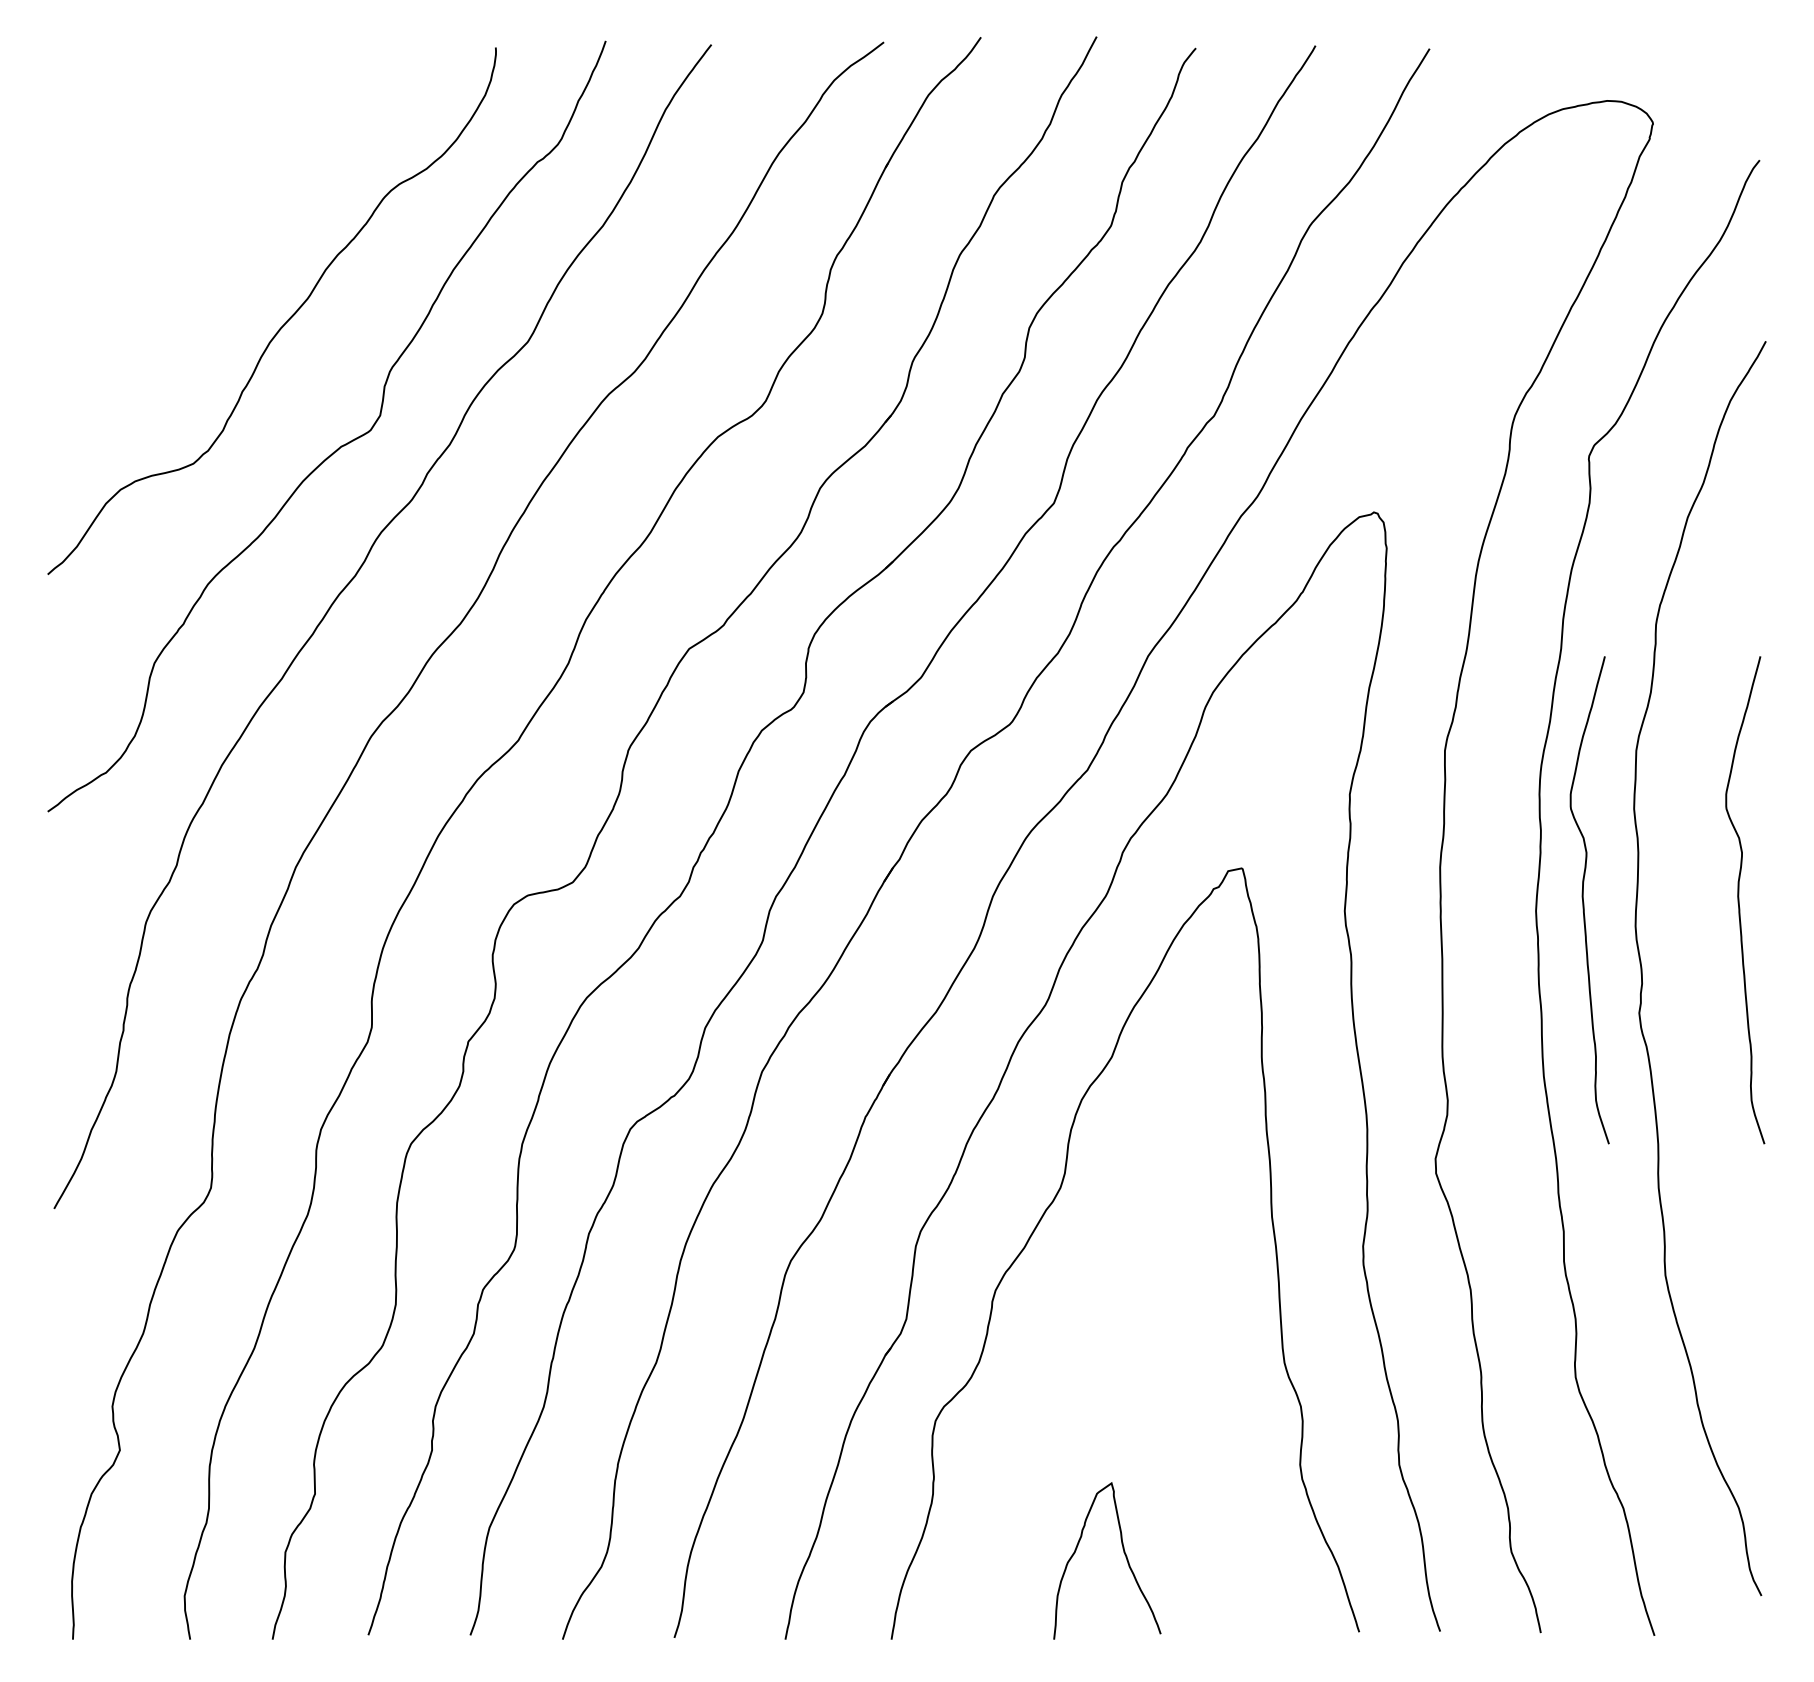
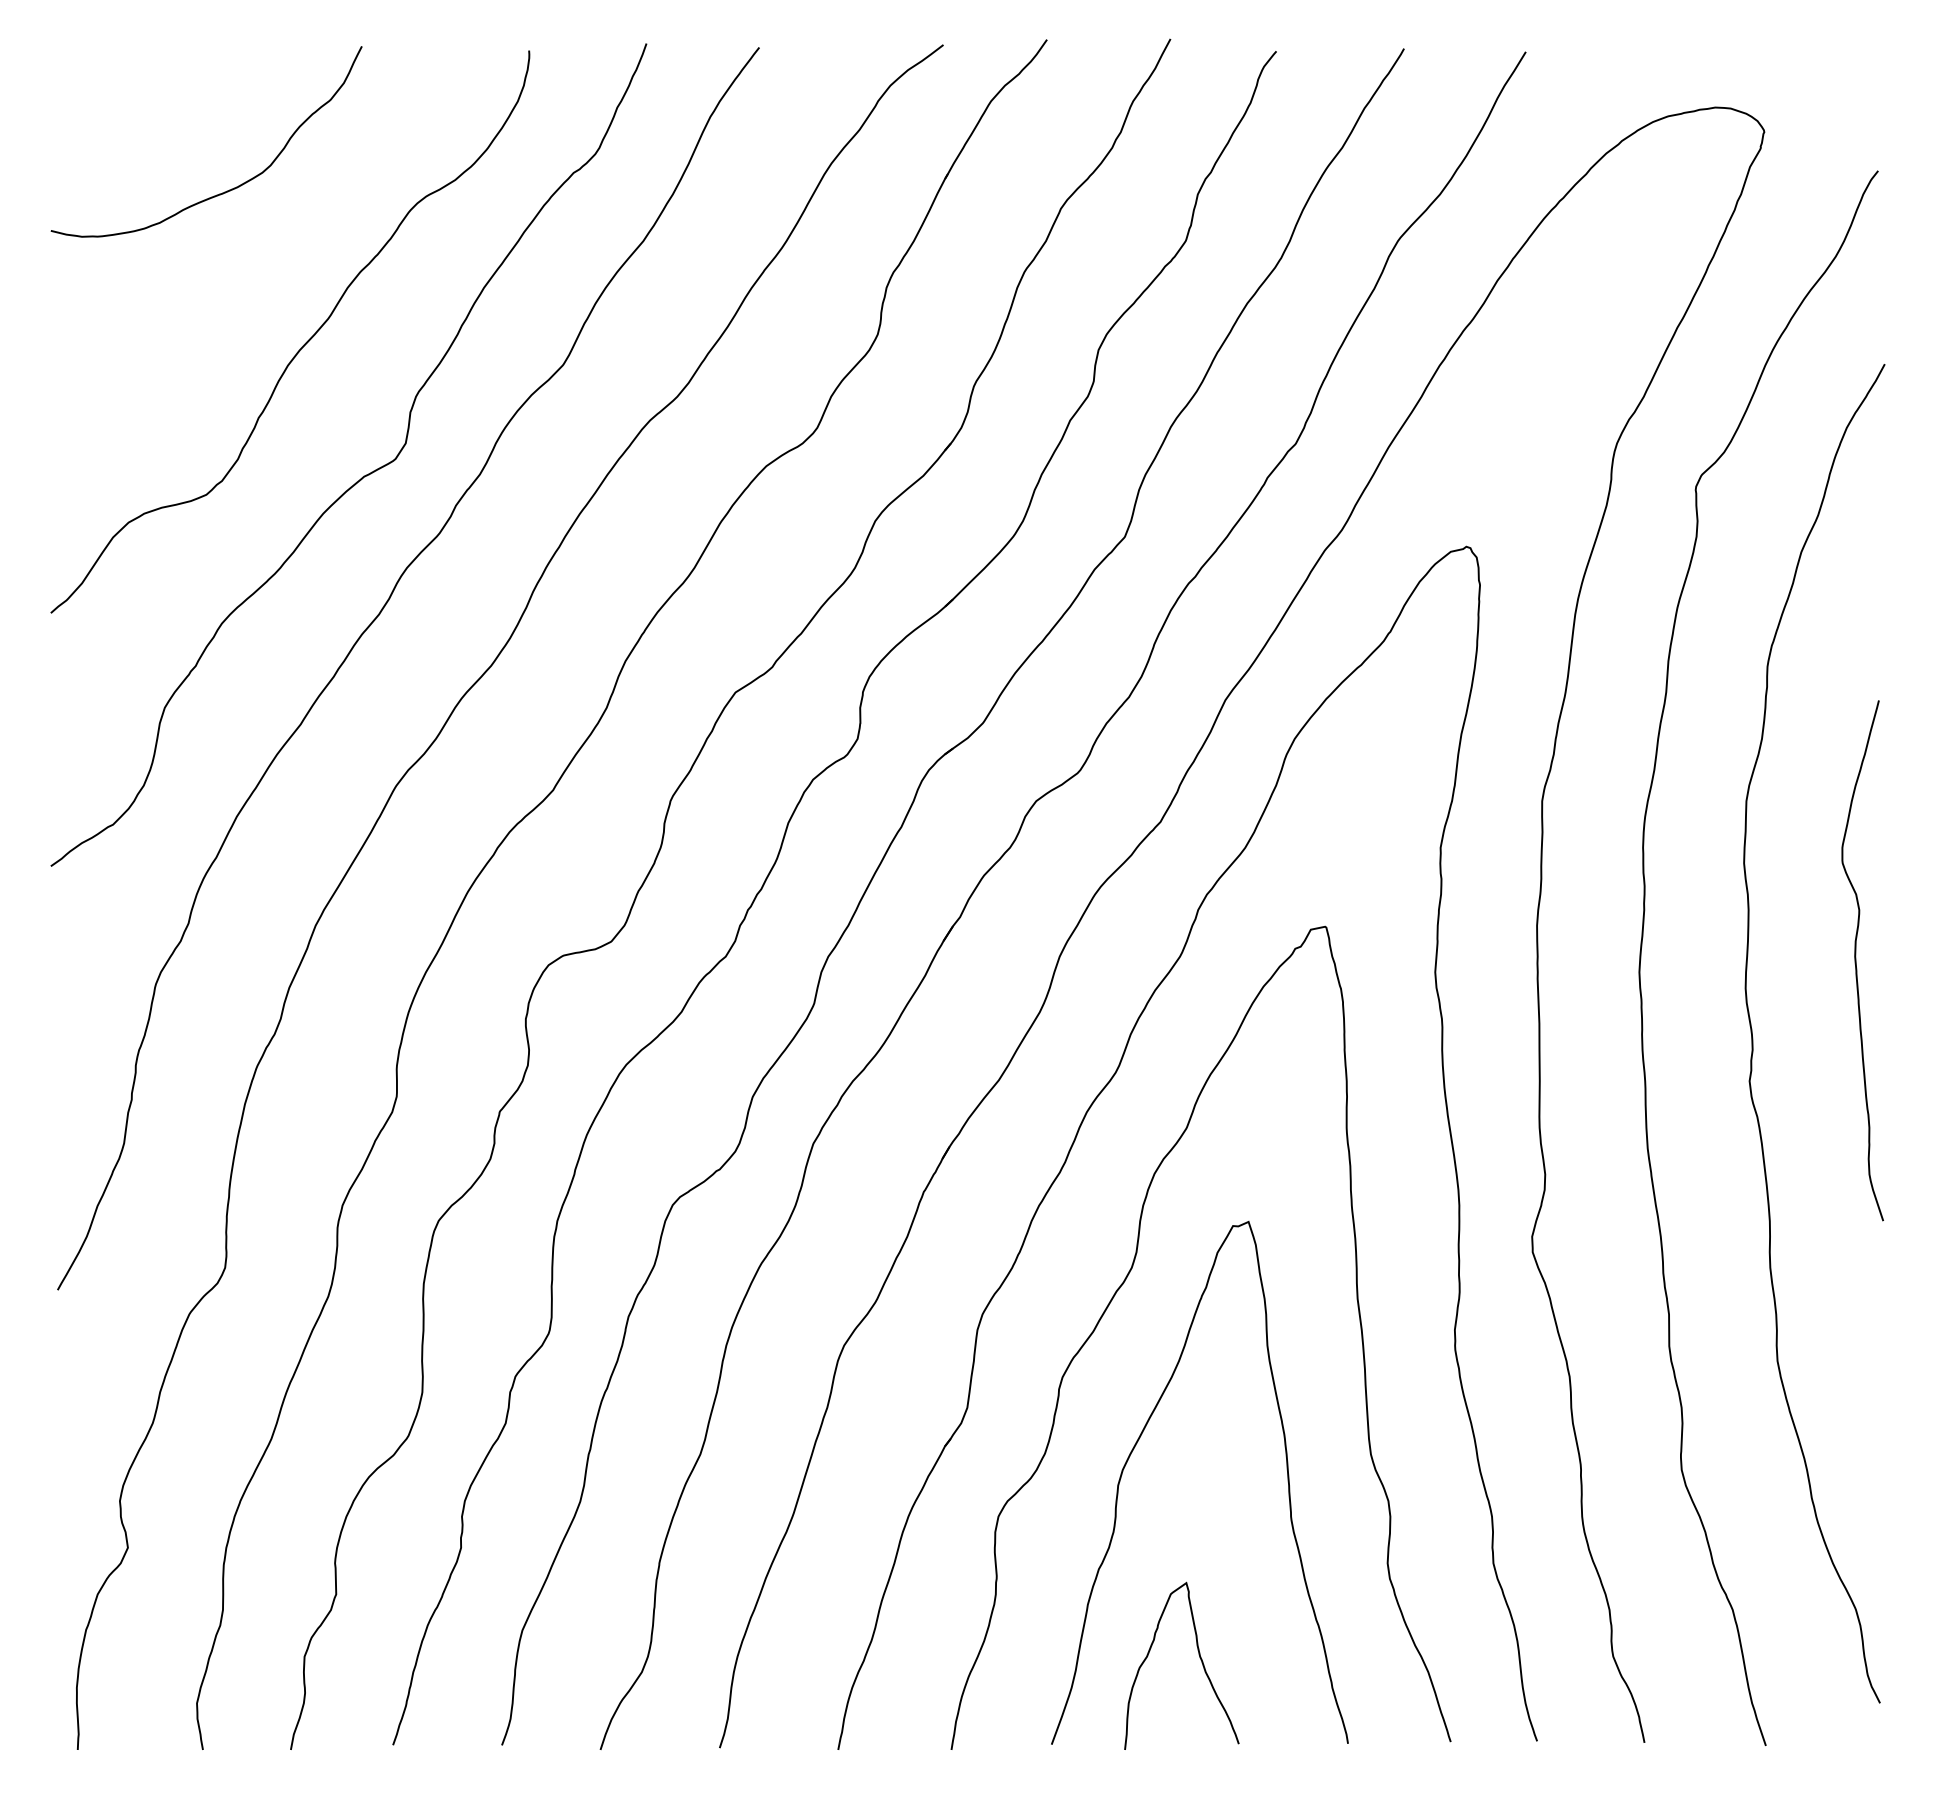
curve: (210, 179) -> (224, 191), added
curve: (1583, 900) -> (1690, 960), removed
curve: (1063, 1356) -> (1135, 1447), added

